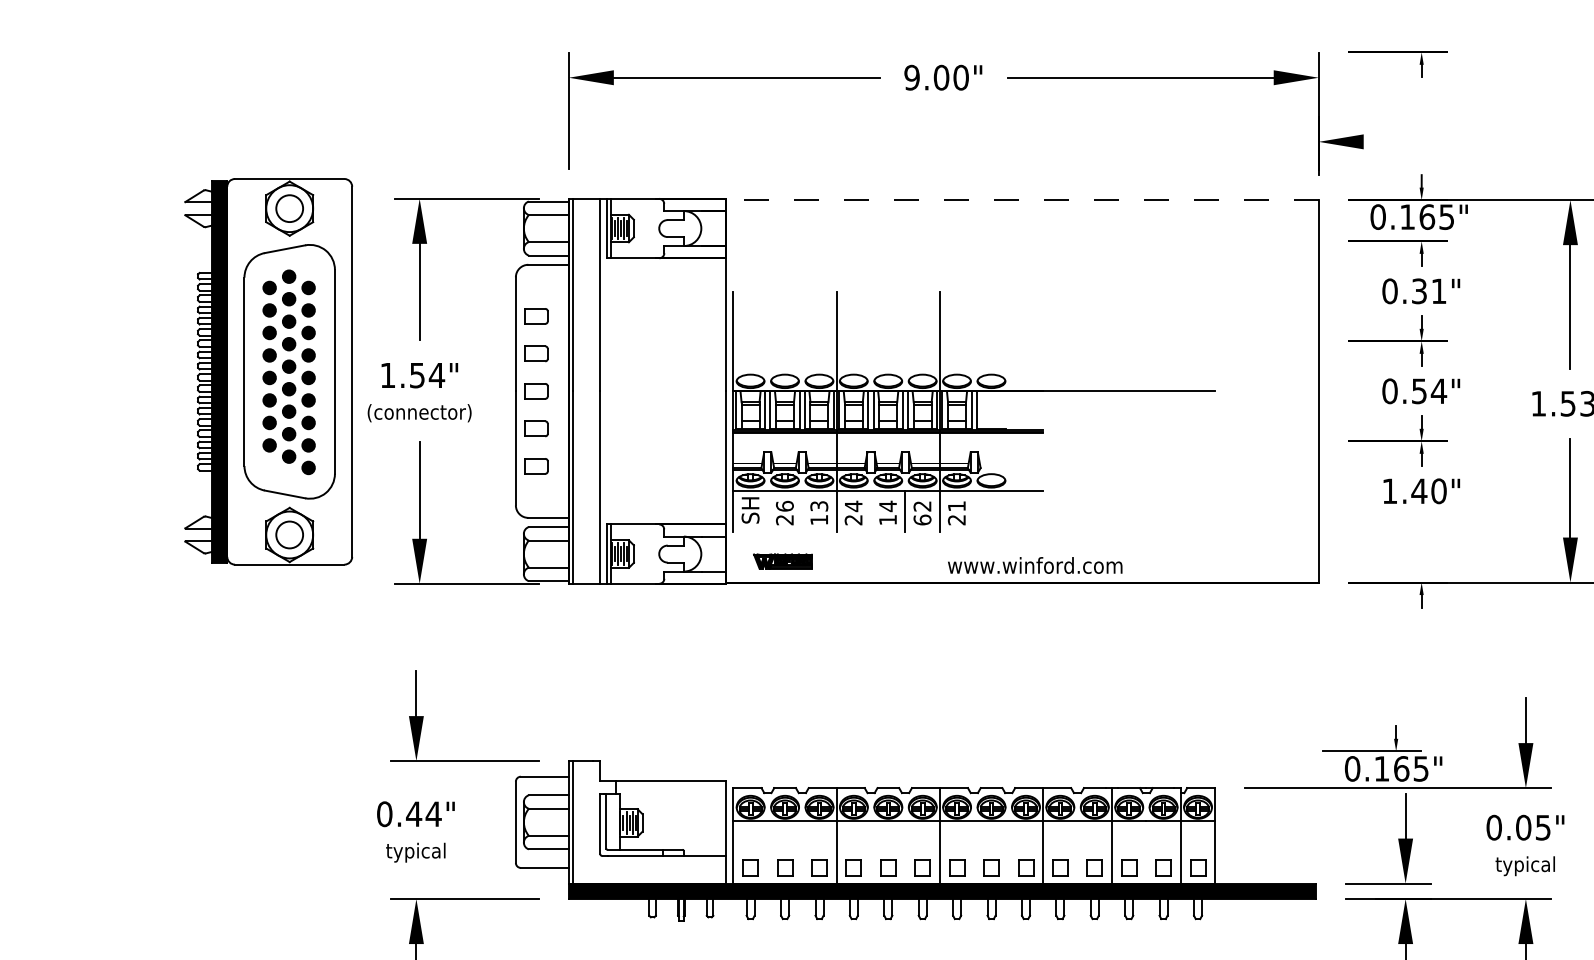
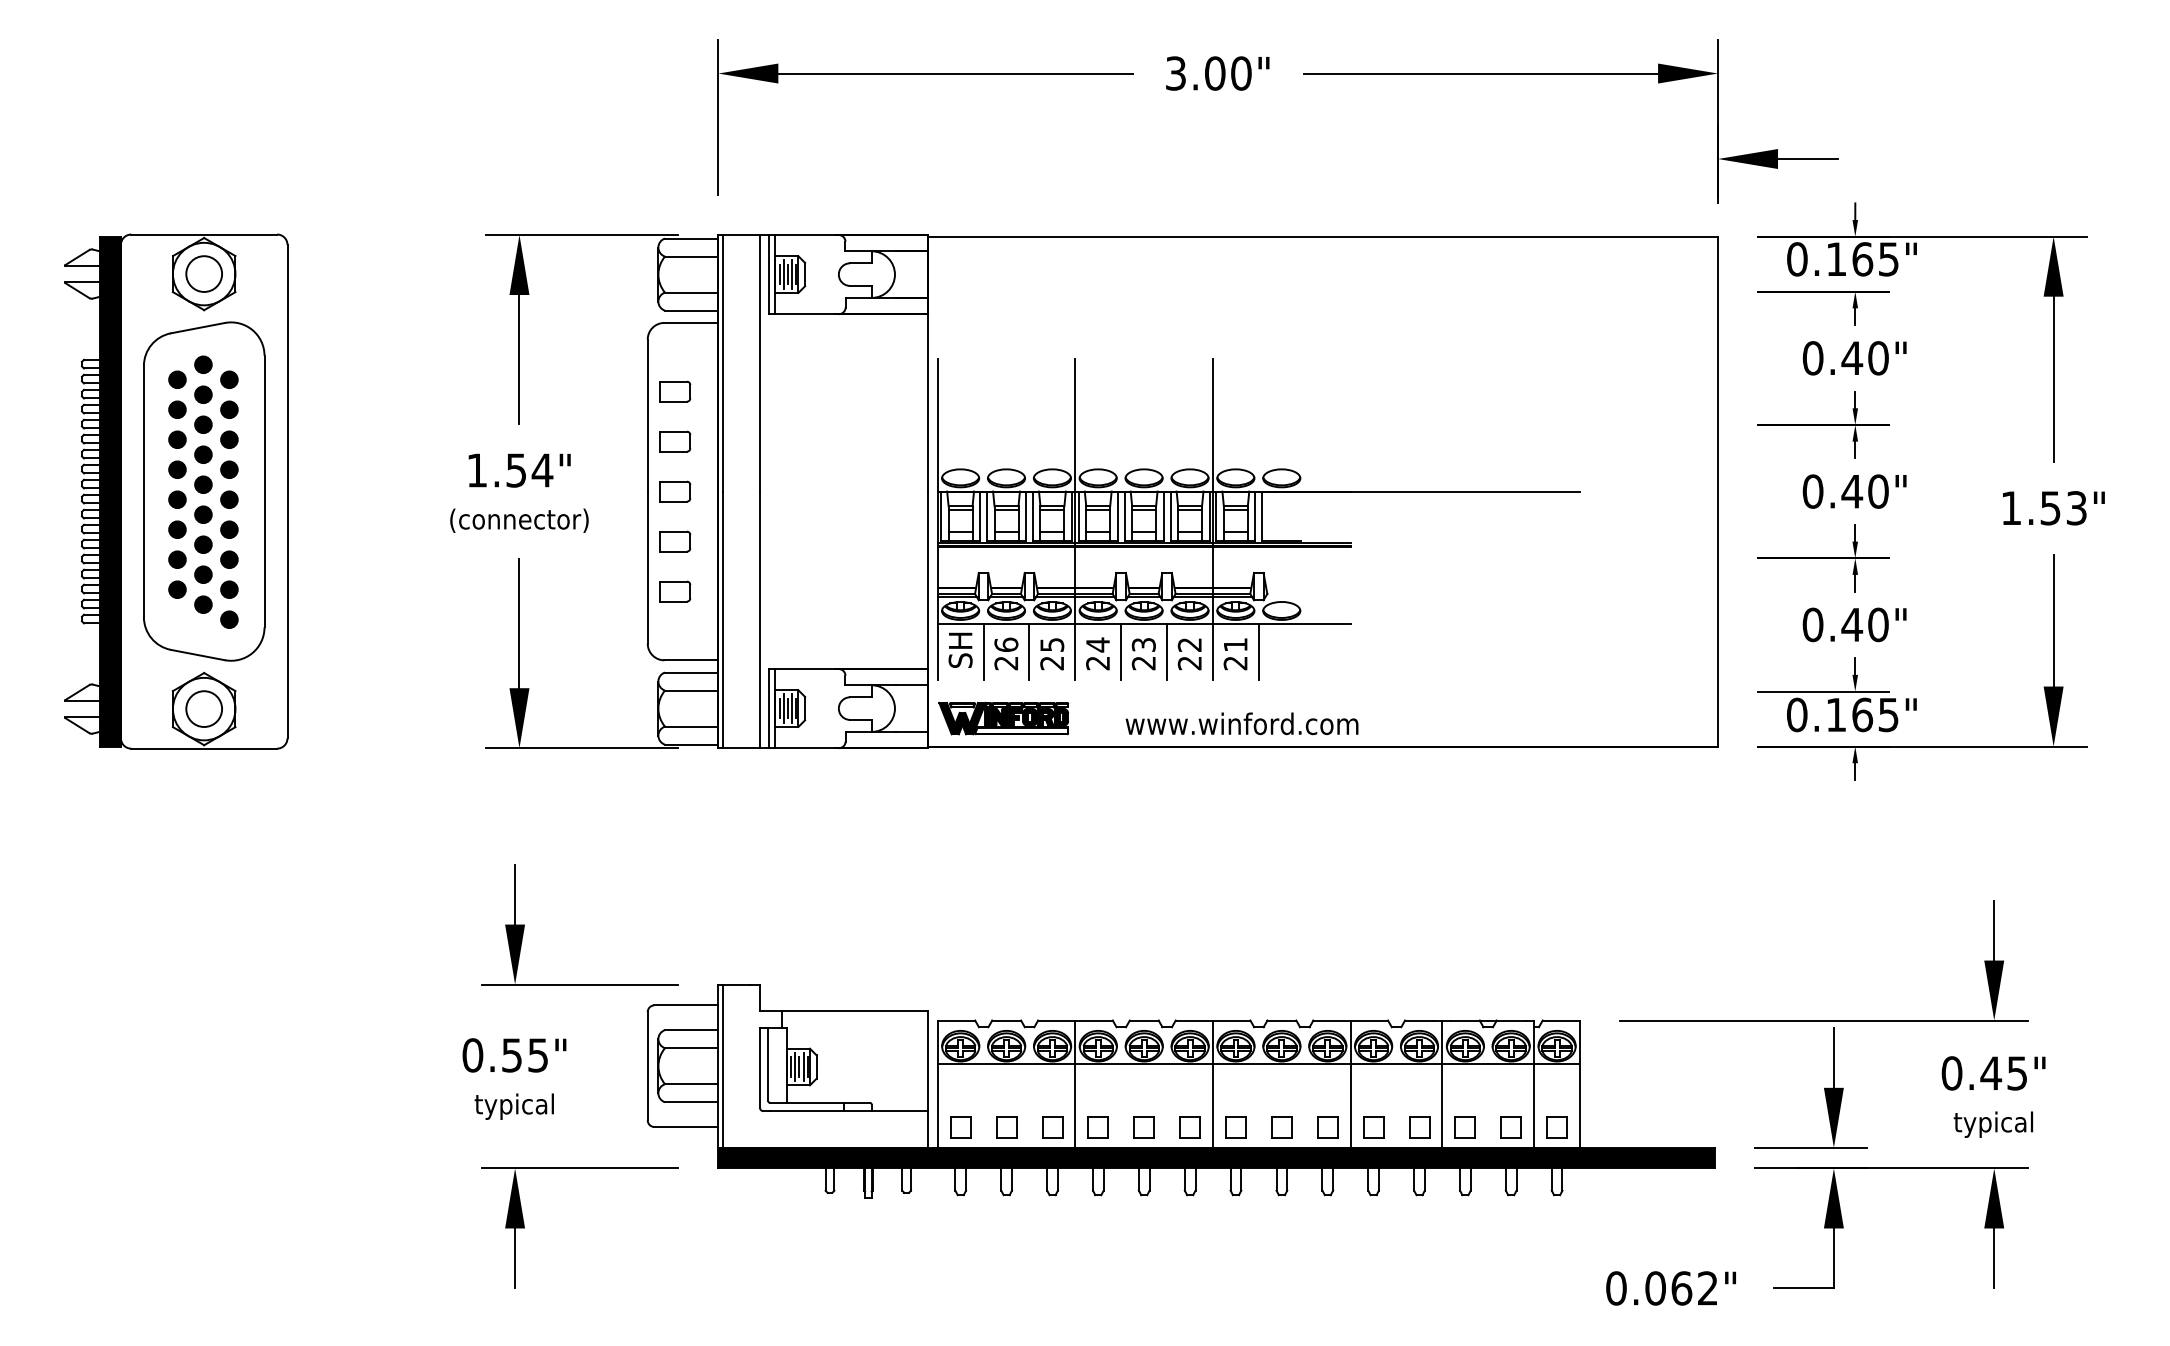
part: (1397, 52) -> (1823, 40), removed
text: (911, 77) -> (1175, 73), 9.00" -> 3.00"
line: (1386, 142) -> (1808, 159), added
line: (1022, 199) -> (1323, 236), dashed -> solid
text: (1428, 291) -> (1864, 358), 0.31" -> 0.40"
part: (268, 371) -> (176, 491), moved
text: (1429, 391) -> (1865, 491), 0.54" -> 0.40"
text: (1389, 491) -> (1812, 624), 1.40" -> 0.40"
line: (767, 511) -> (983, 651), added
line: (802, 511) -> (1029, 651), added
line: (871, 511) -> (1121, 651), added
line: (974, 511) -> (1258, 651), added
text: (887, 512) -> (1143, 653), 14 -> 23
text: (818, 513) -> (1051, 654), 13 -> 25
text: (922, 520) -> (1189, 663), 62 -> 22
part: (782, 561) -> (1003, 718), size x1.67
text: (1034, 565) -> (1241, 723), moved
part: (1382, 753) -> (1836, 694), moved
text: (424, 814) -> (525, 1055), 0.44" -> 0.55"
text: (1523, 827) -> (1991, 1073), 0.05" -> 0.45"

